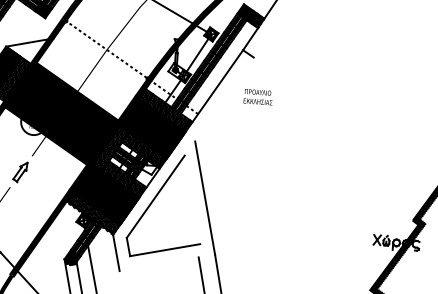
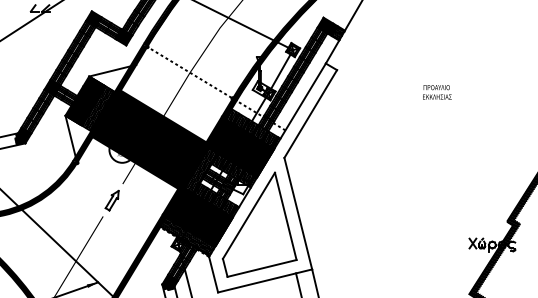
text: (258, 97) -> (437, 92), moved
line: (224, 98) -> (310, 113), added
line: (192, 199) -> (285, 216), added
line: (167, 262) -> (265, 280), added

